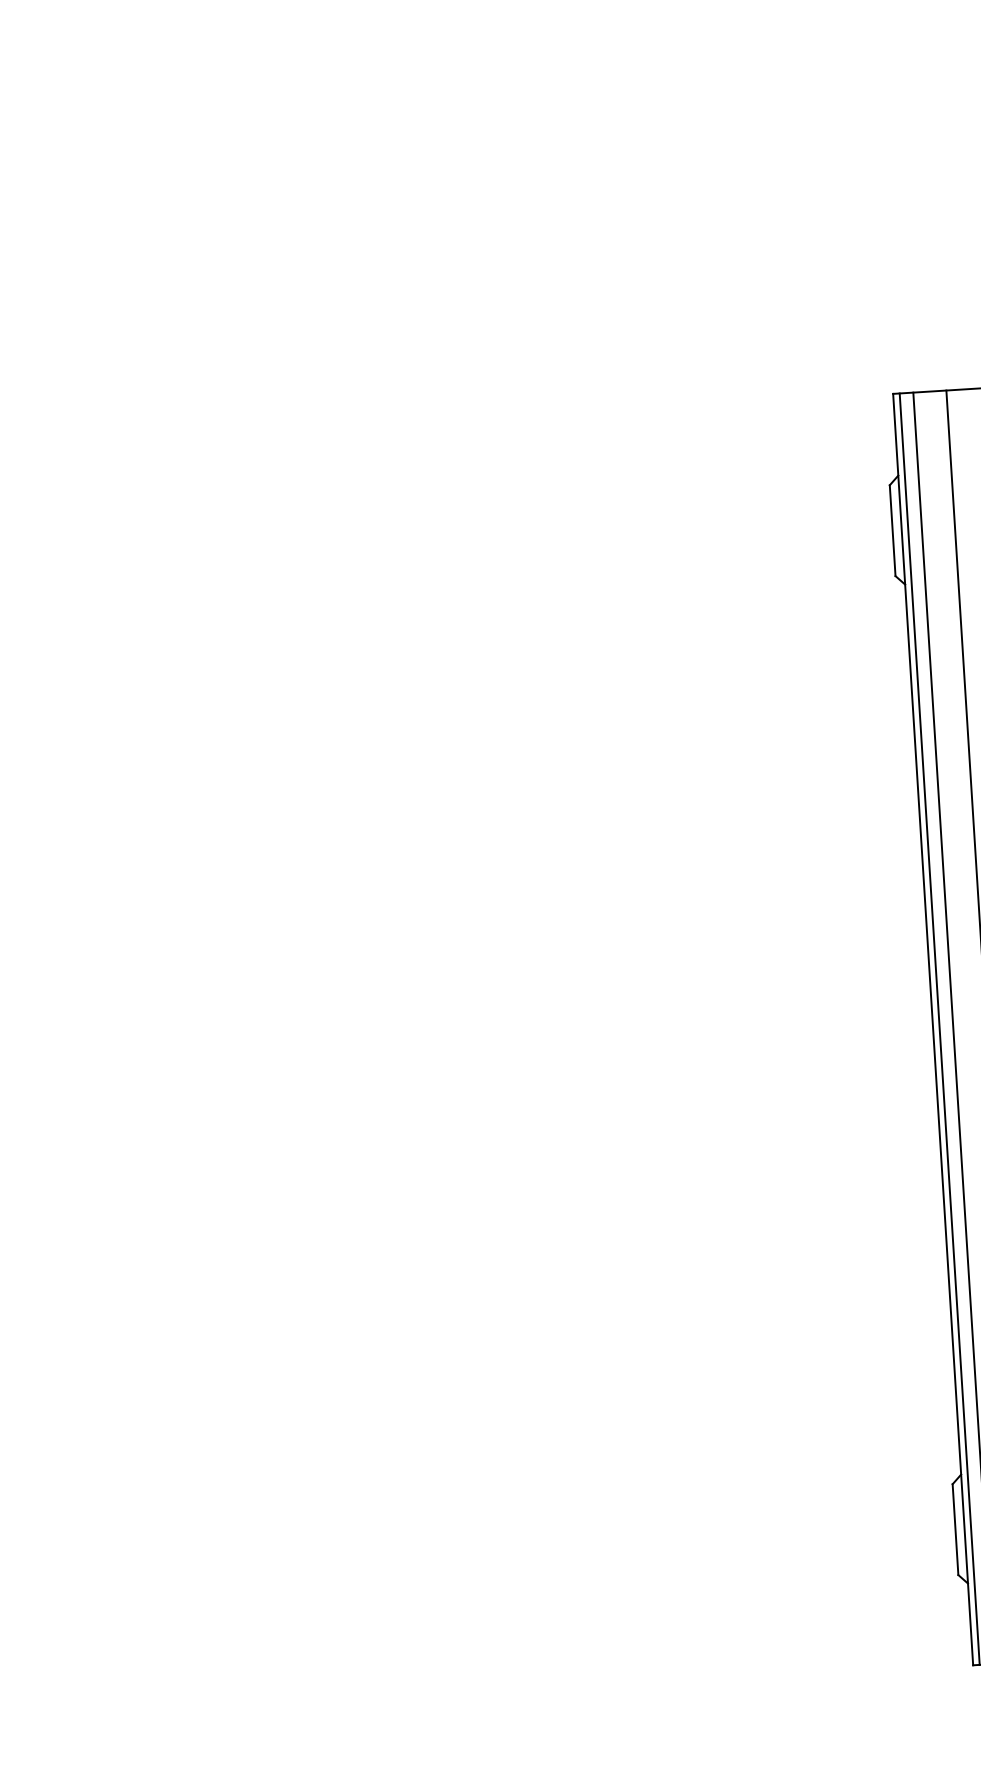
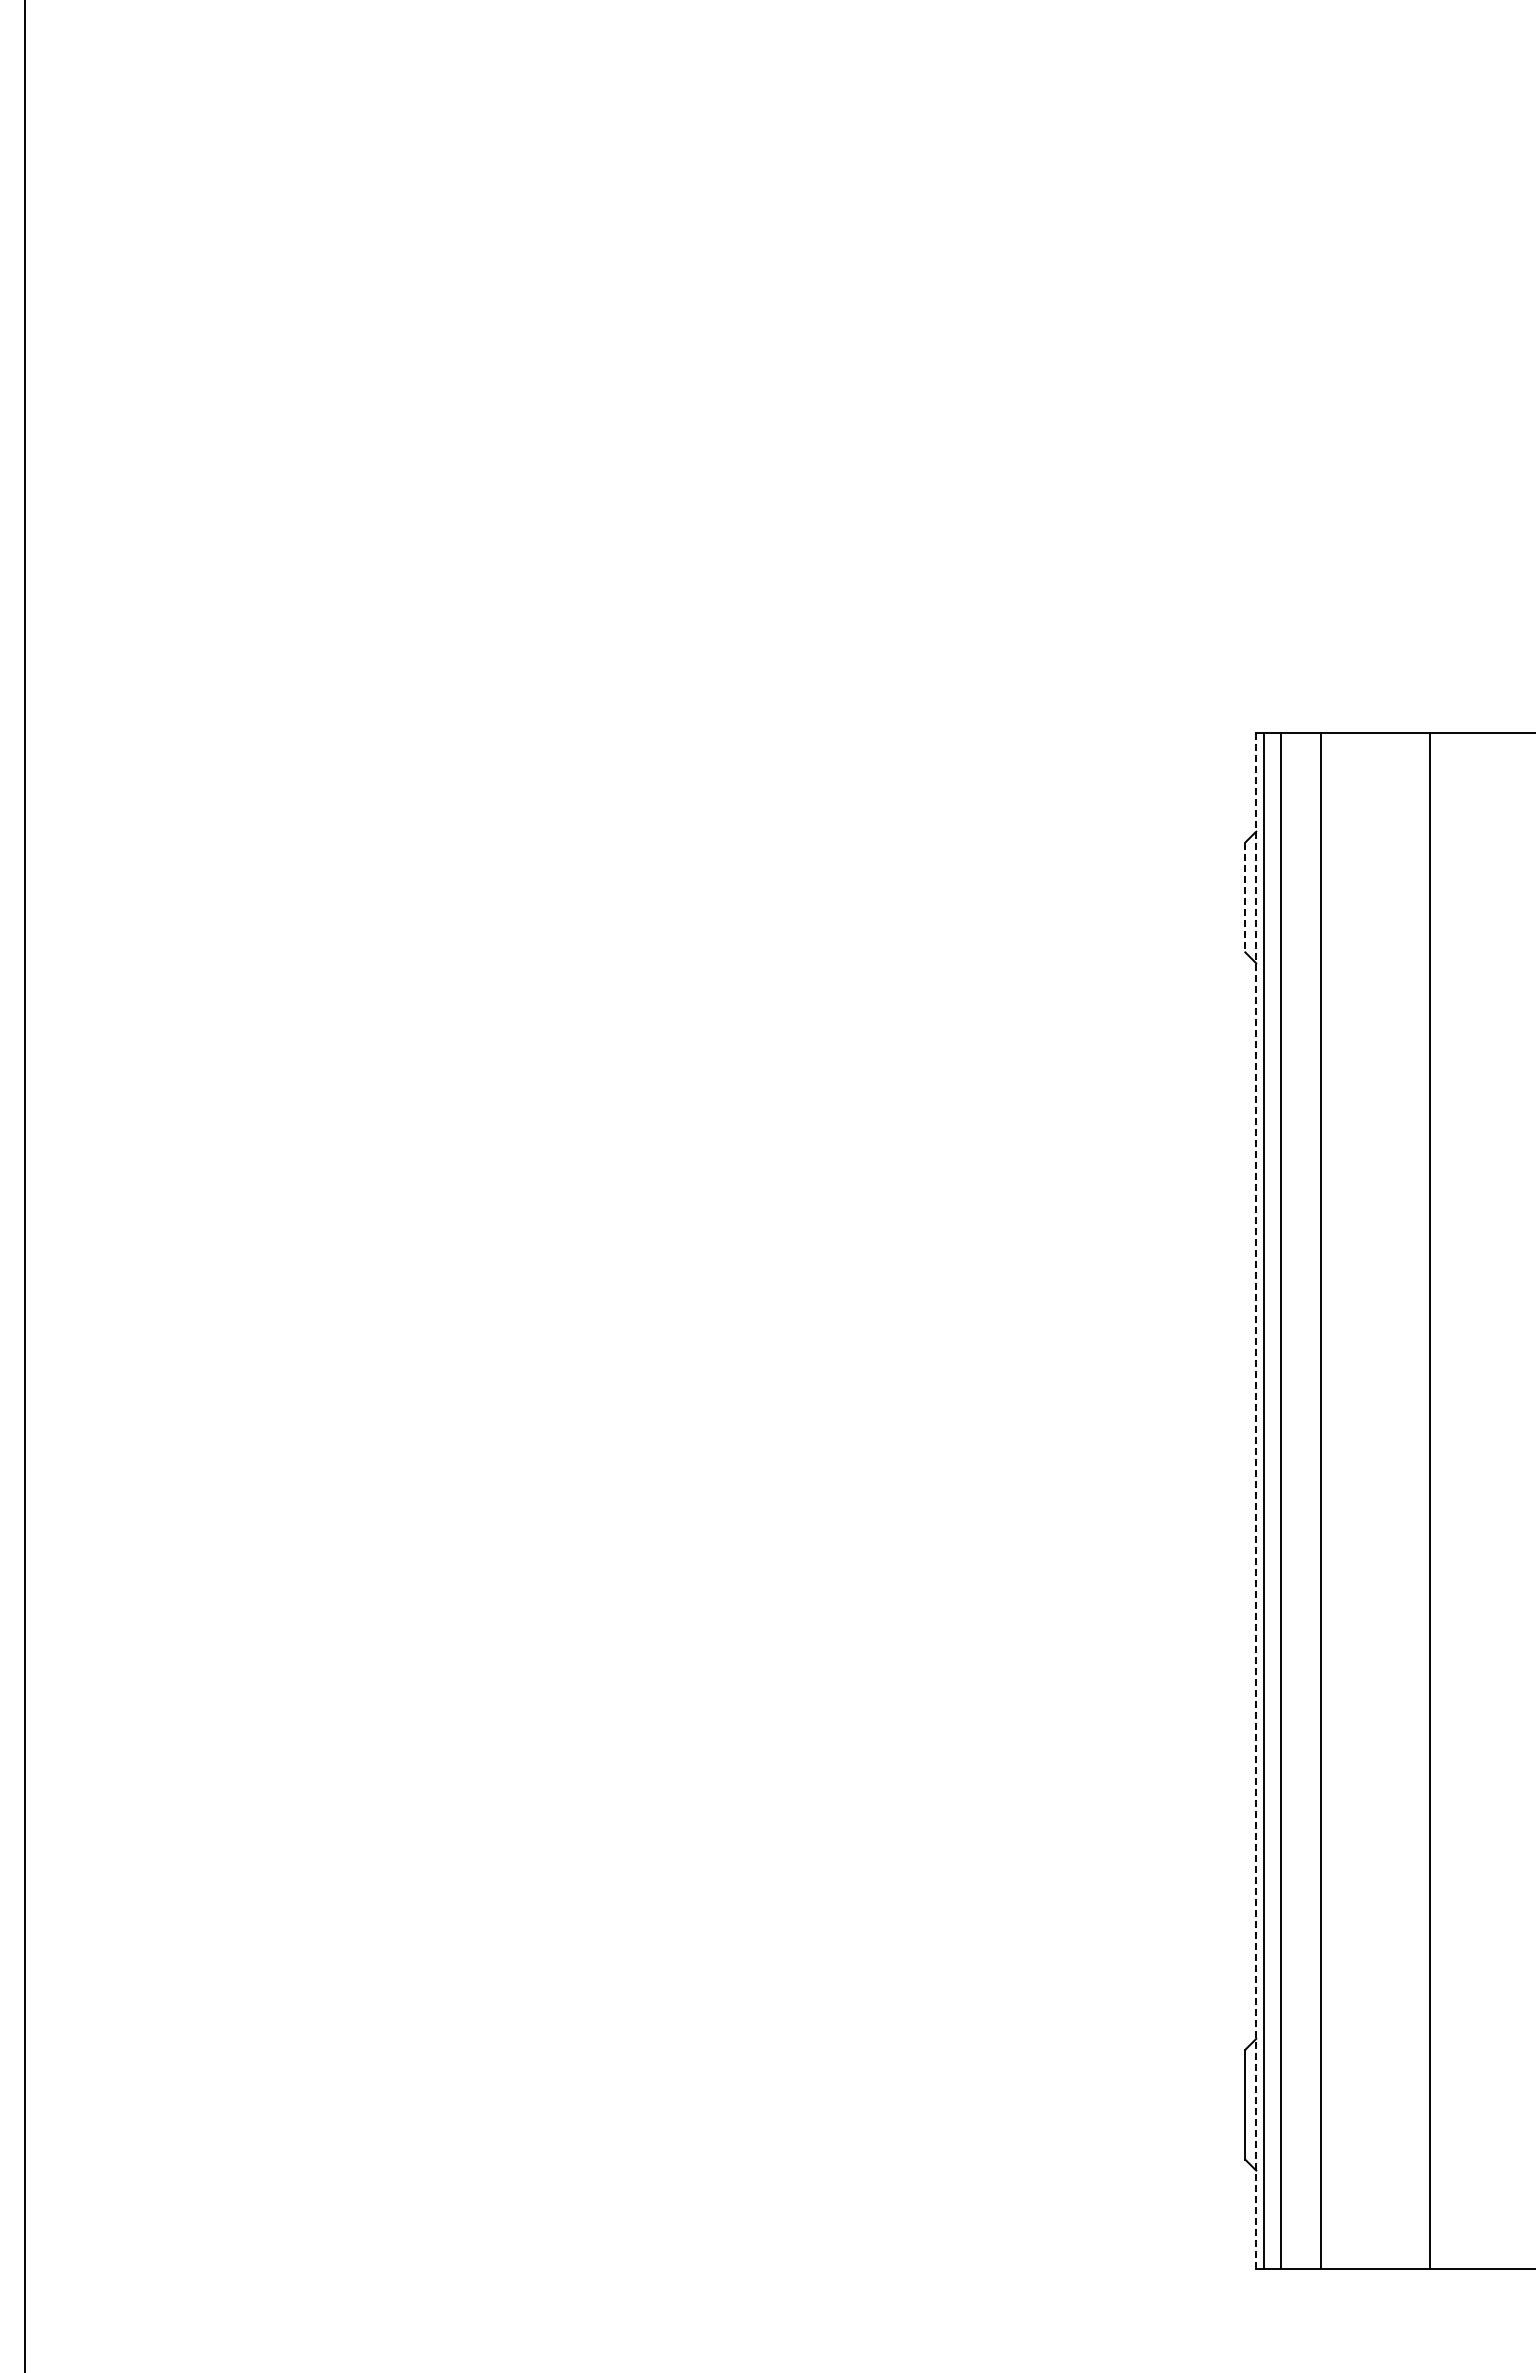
line: (892, 530) -> (1245, 897), solid -> dashed
line: (933, 1029) -> (1256, 1500), solid -> dashed

